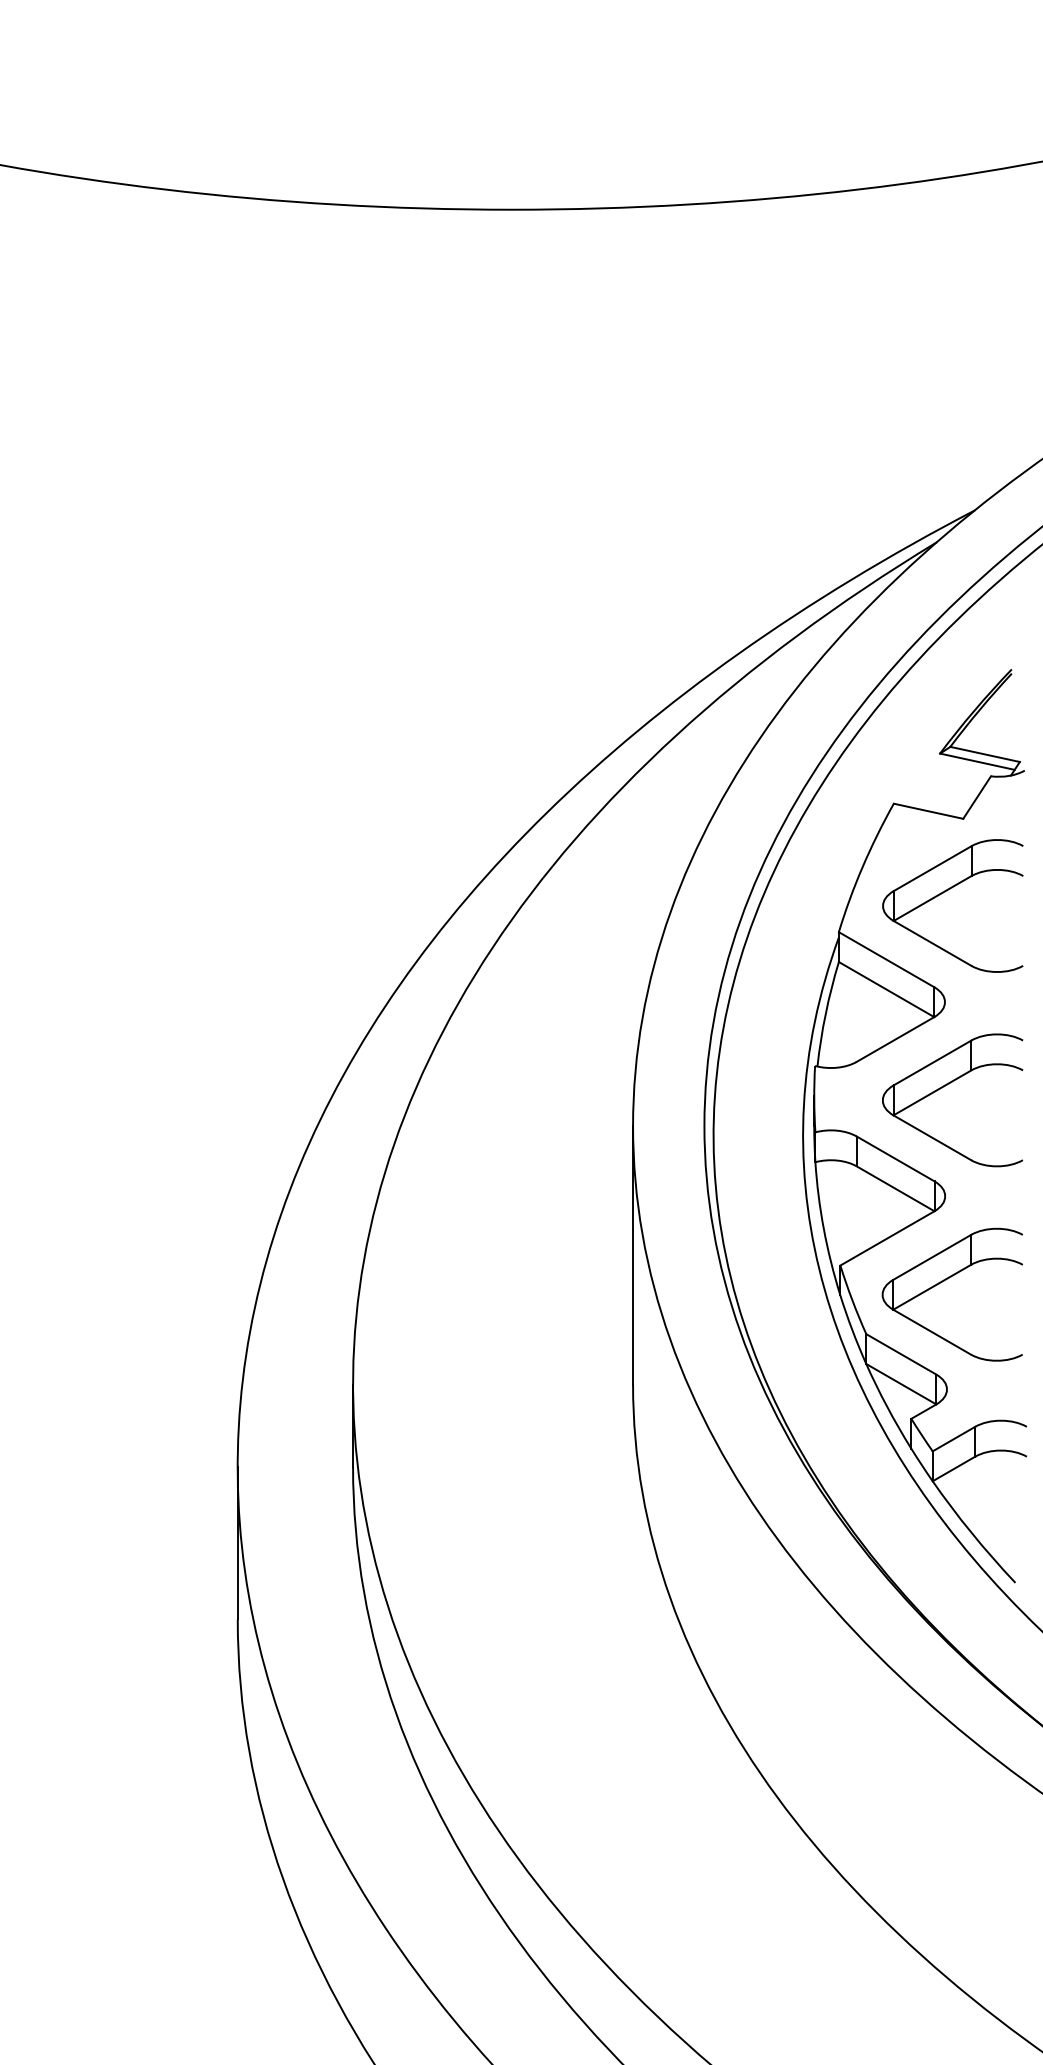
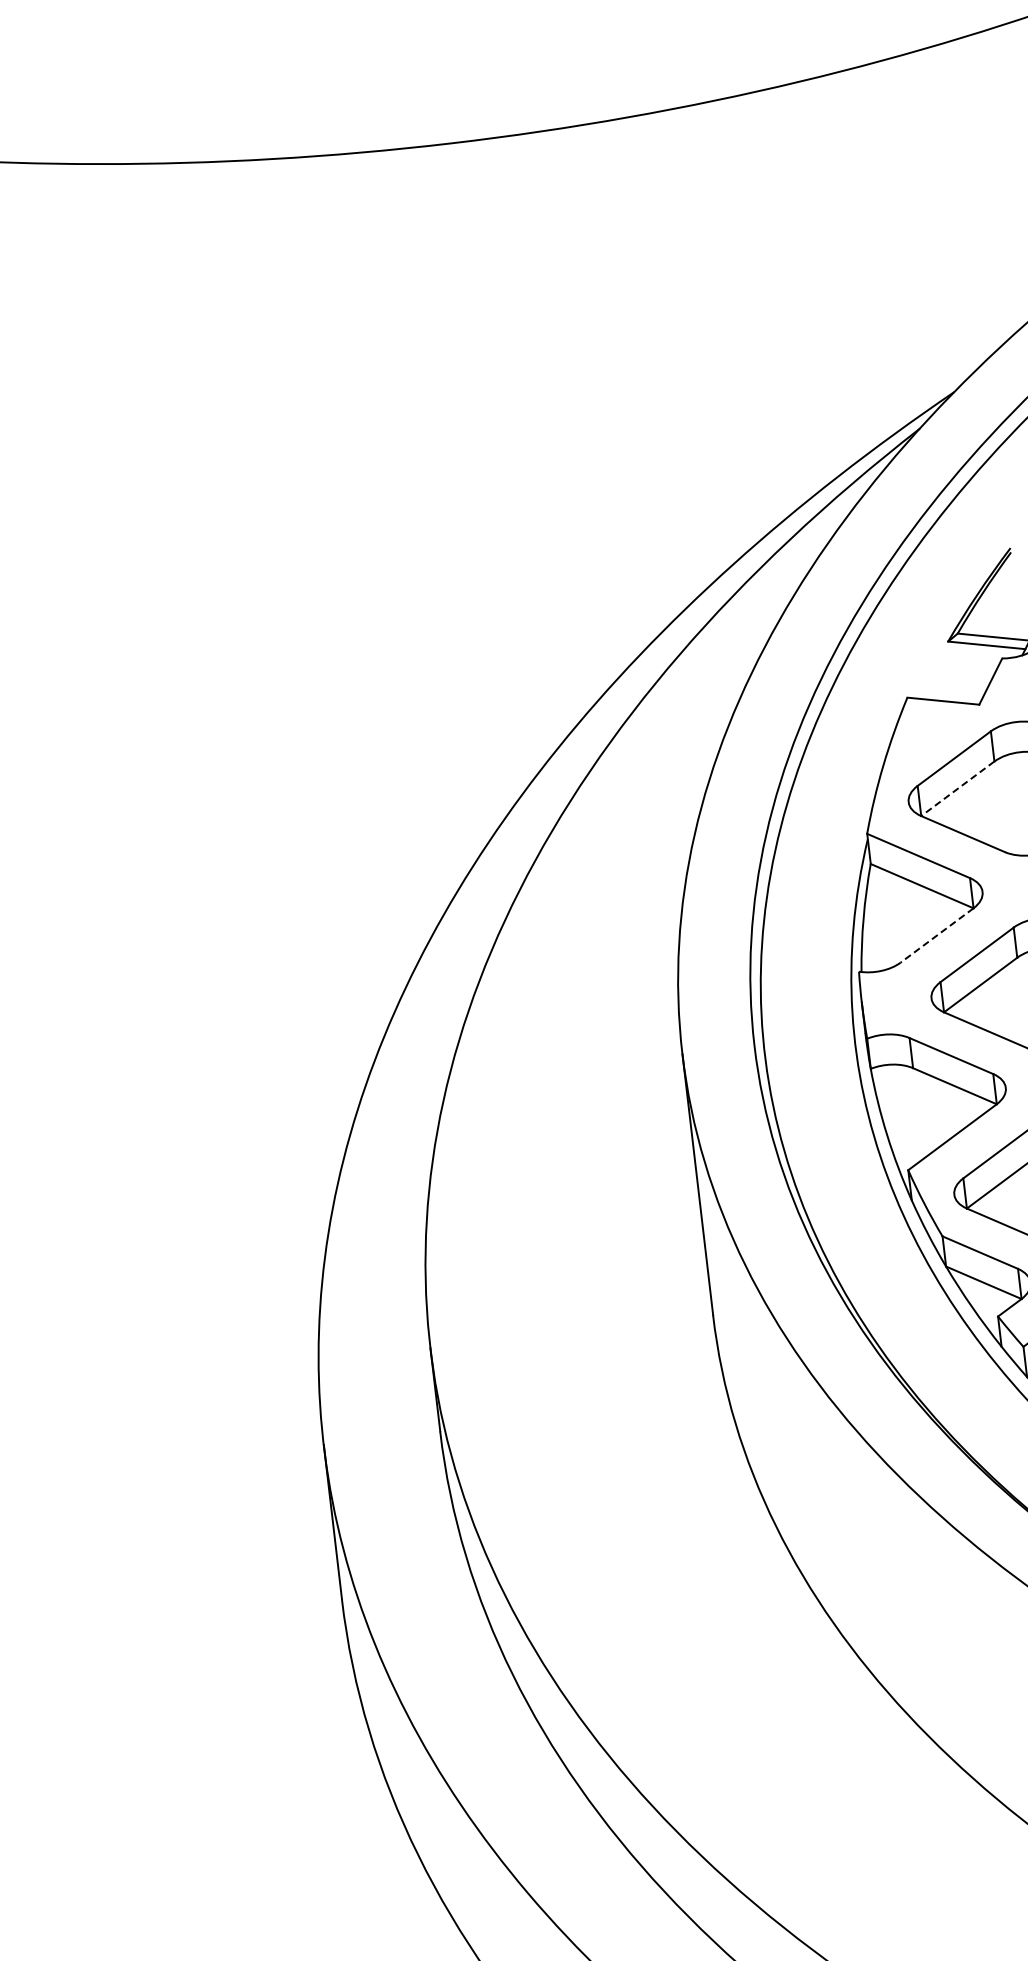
line: (932, 898) -> (957, 788), solid -> dashed
line: (895, 1039) -> (937, 935), solid -> dashed

